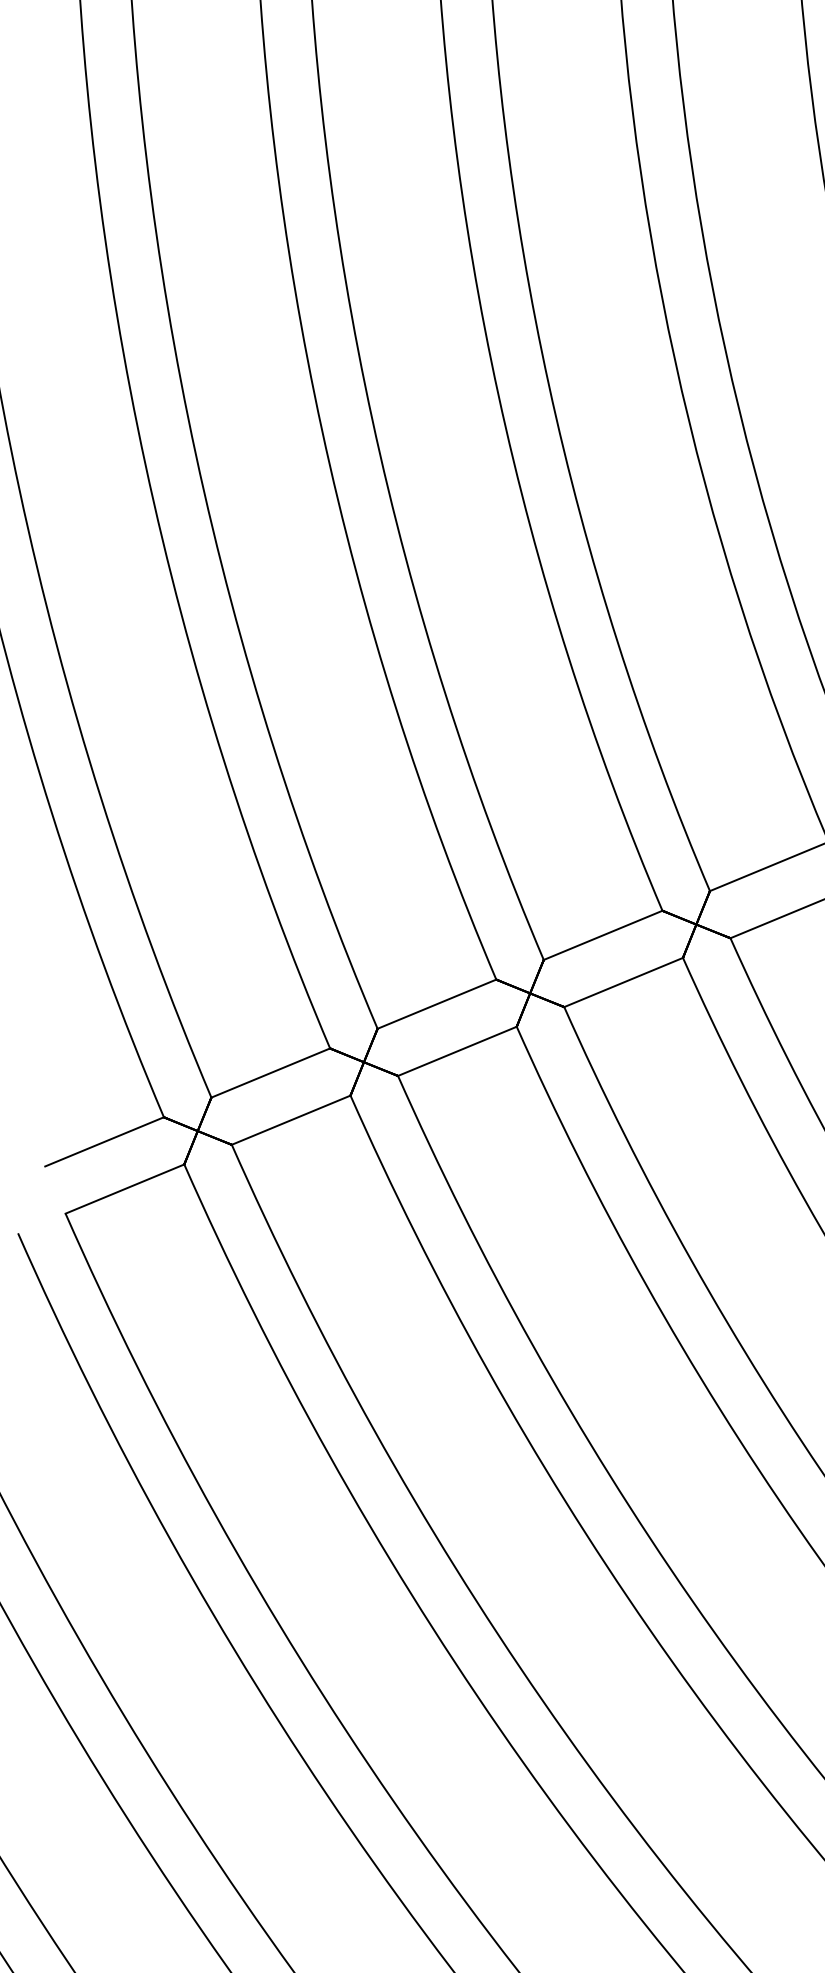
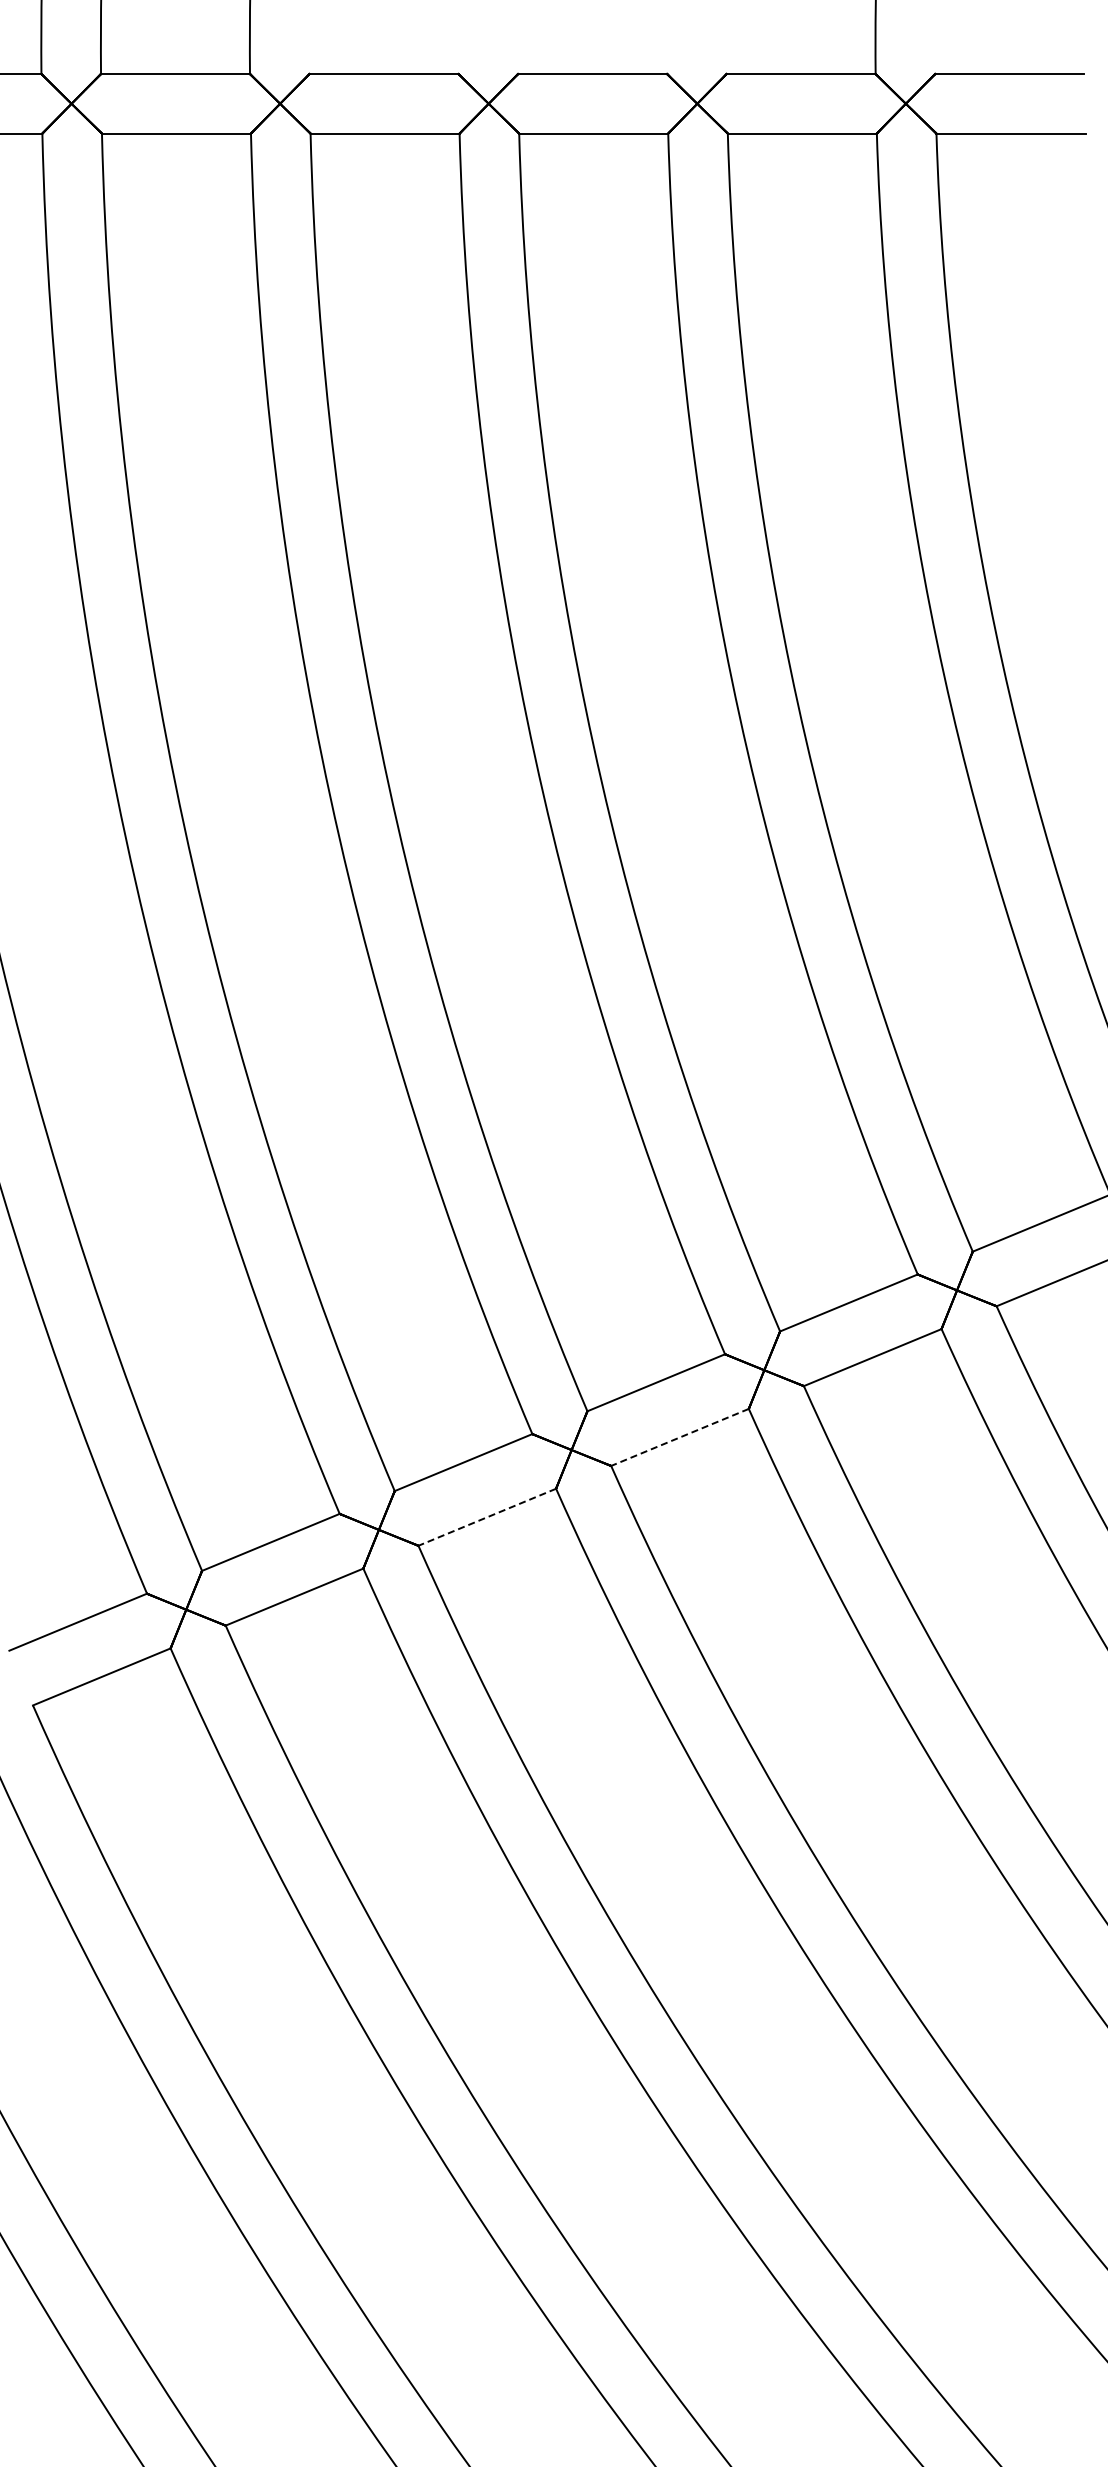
line: (624, 982) -> (680, 1437), solid -> dashed
line: (456, 1051) -> (486, 1517), solid -> dashed

